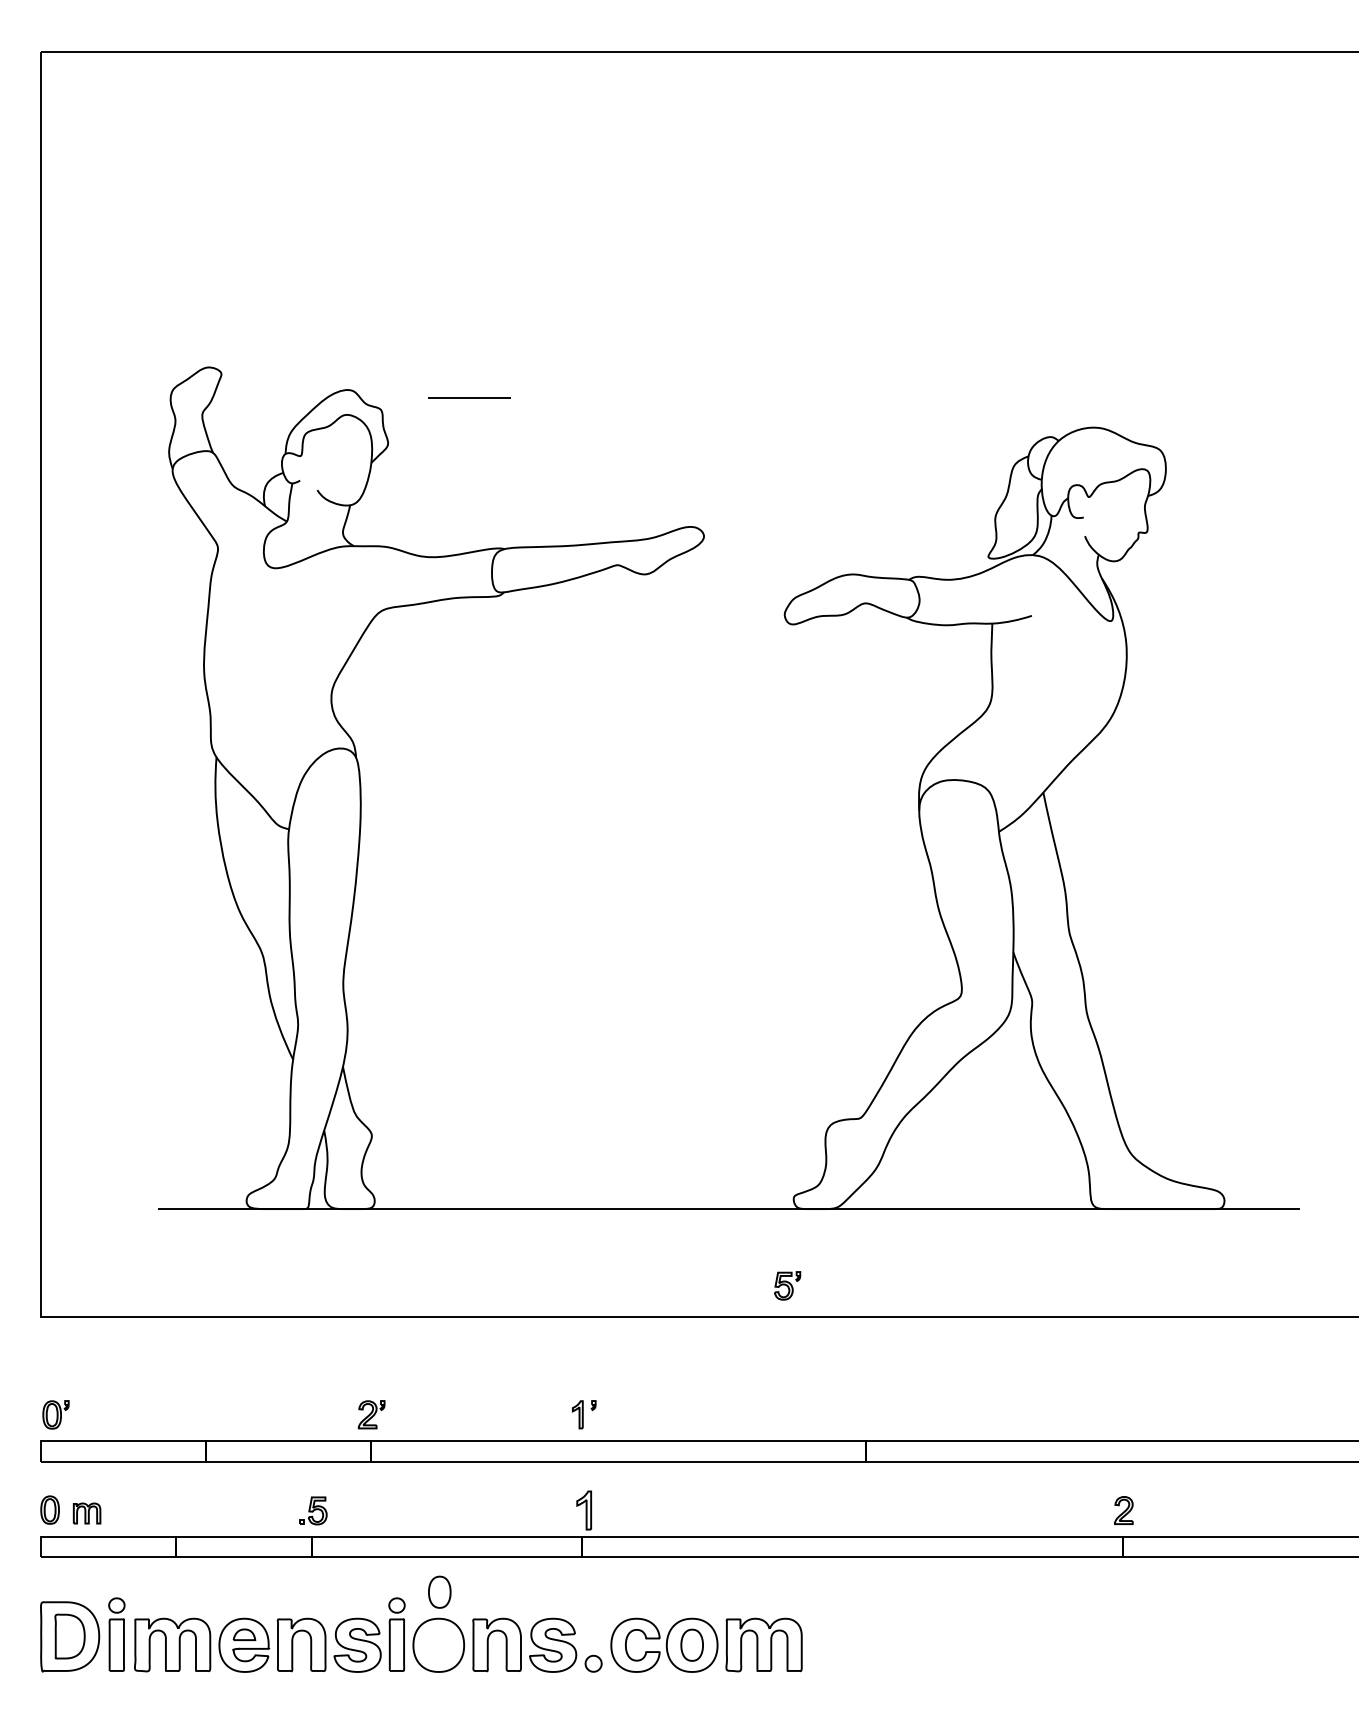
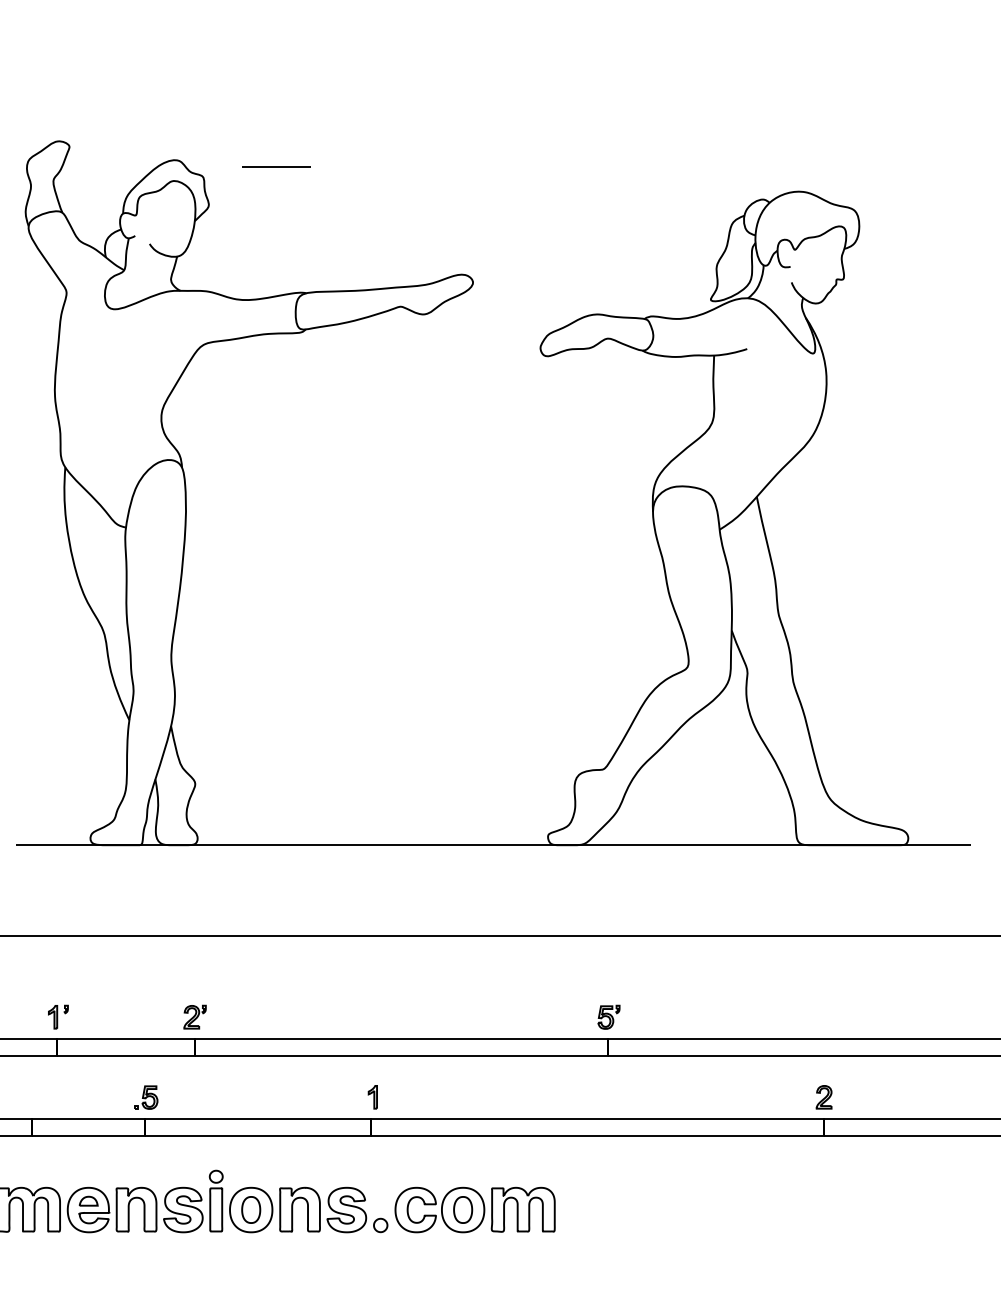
part: (787, 1285) -> (608, 1016), moved
part: (584, 1414) -> (58, 1016), moved
part: (584, 1510) -> (373, 1097), size x0.71
part: (439, 1591) -> (250, 1209), moved

